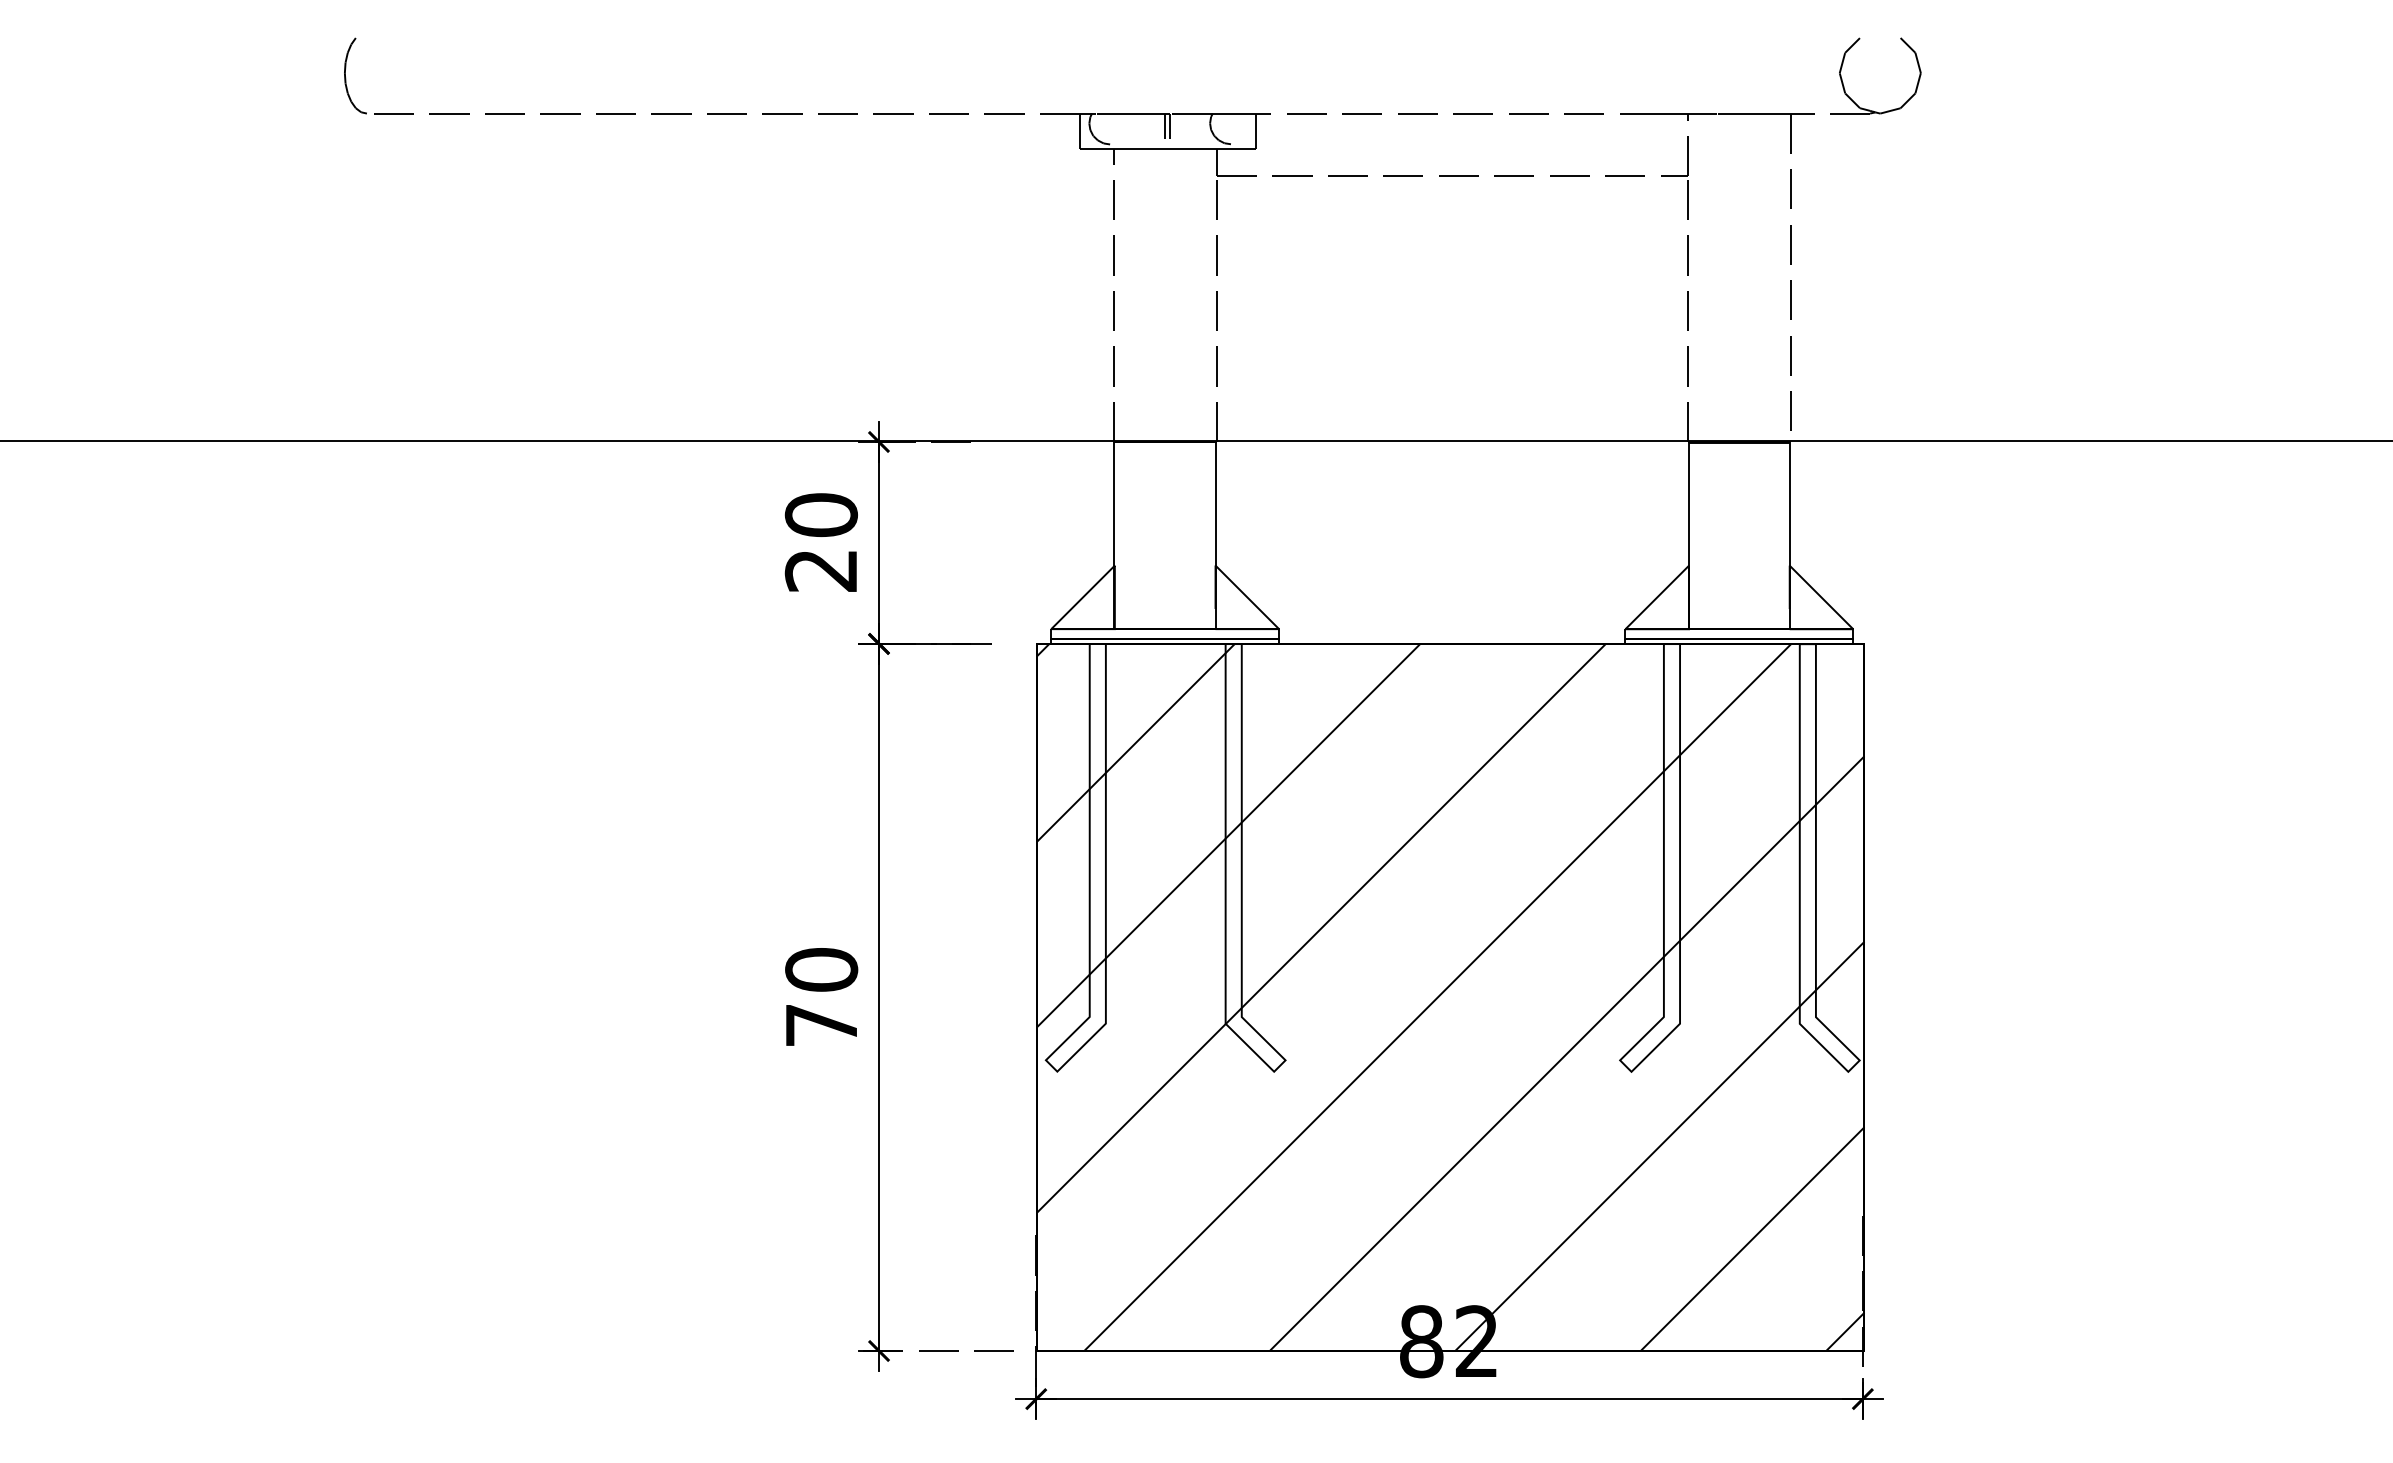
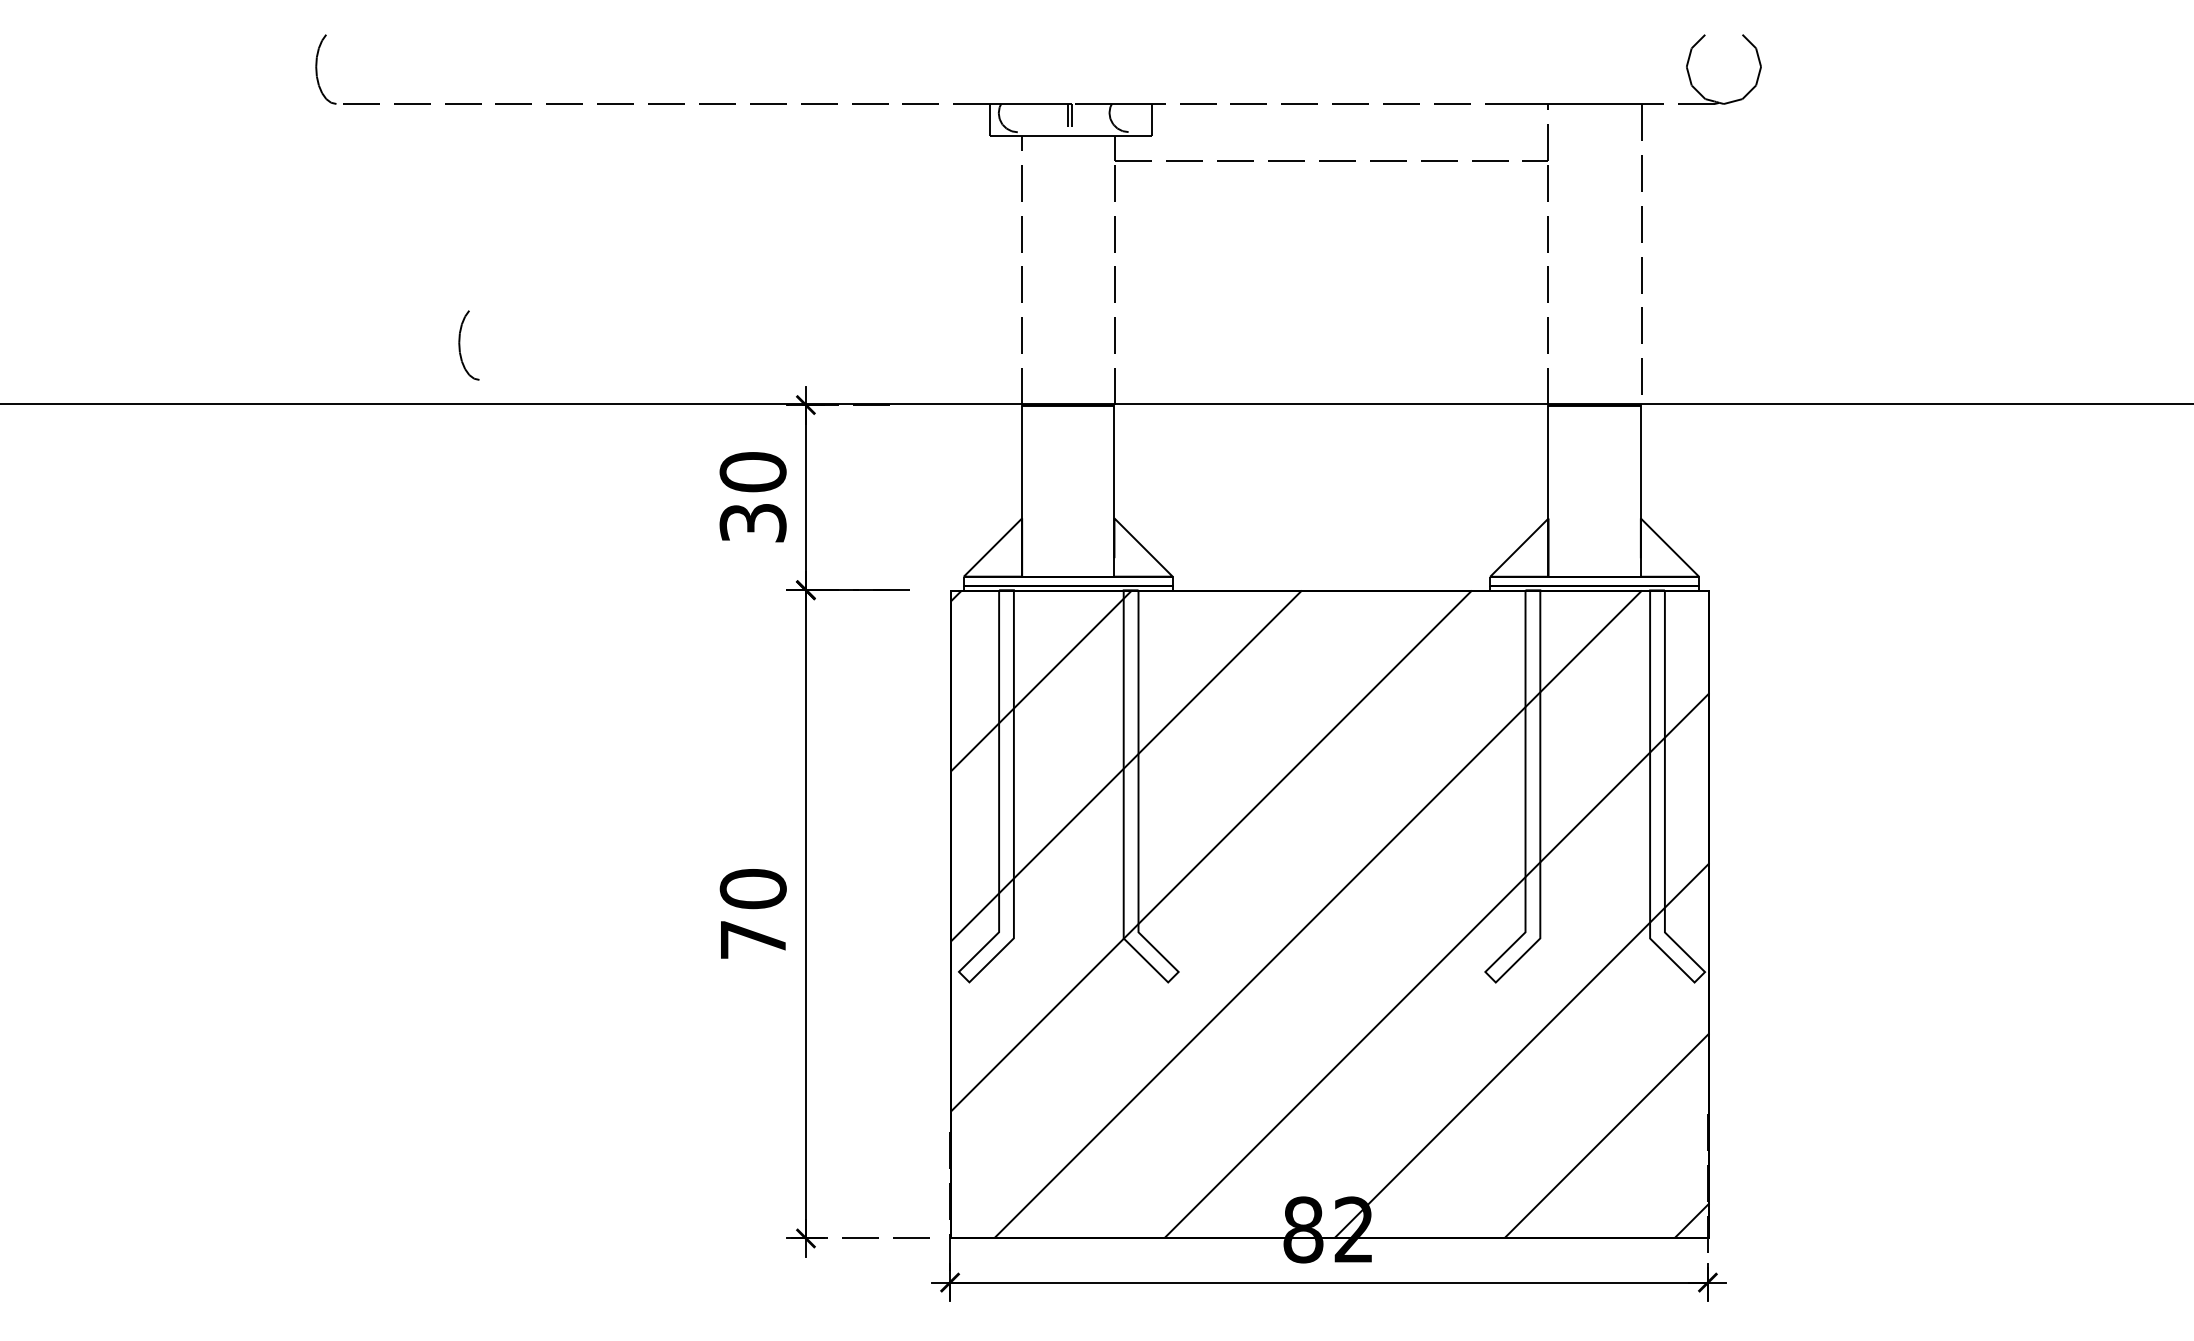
part: (502, 378) -> (460, 346), added
text: (821, 570) -> (753, 522), 20 -> 30

